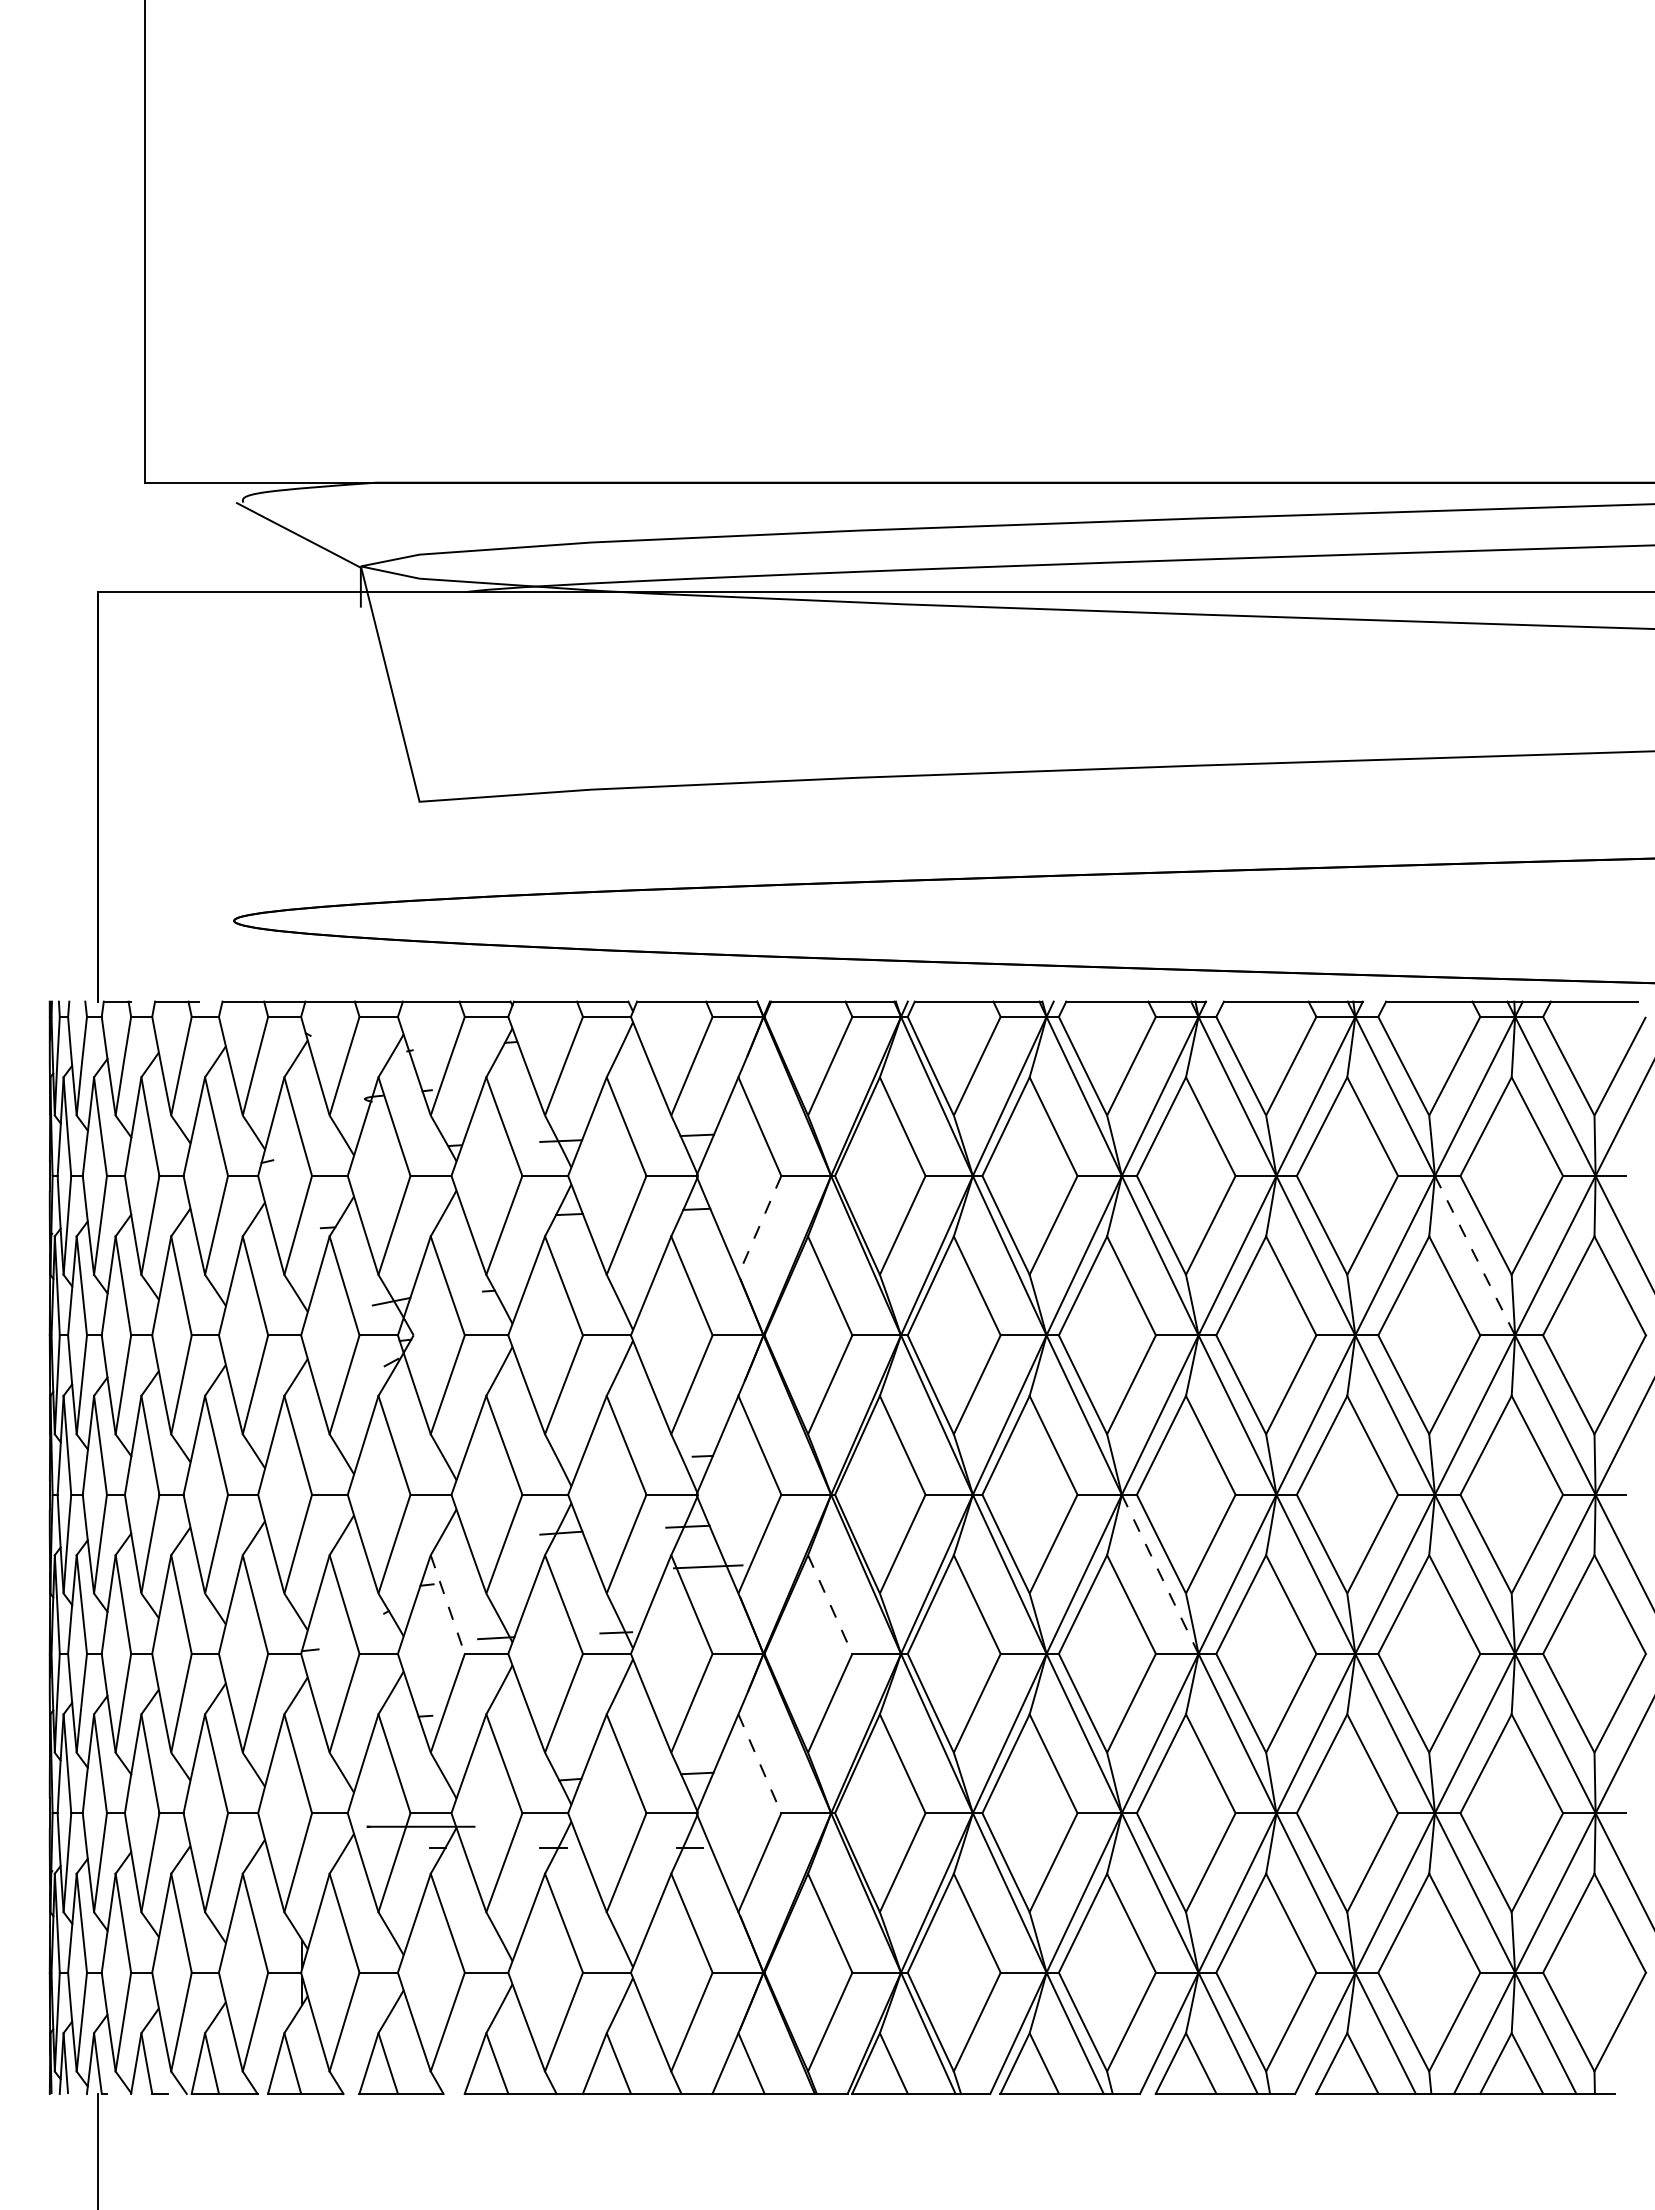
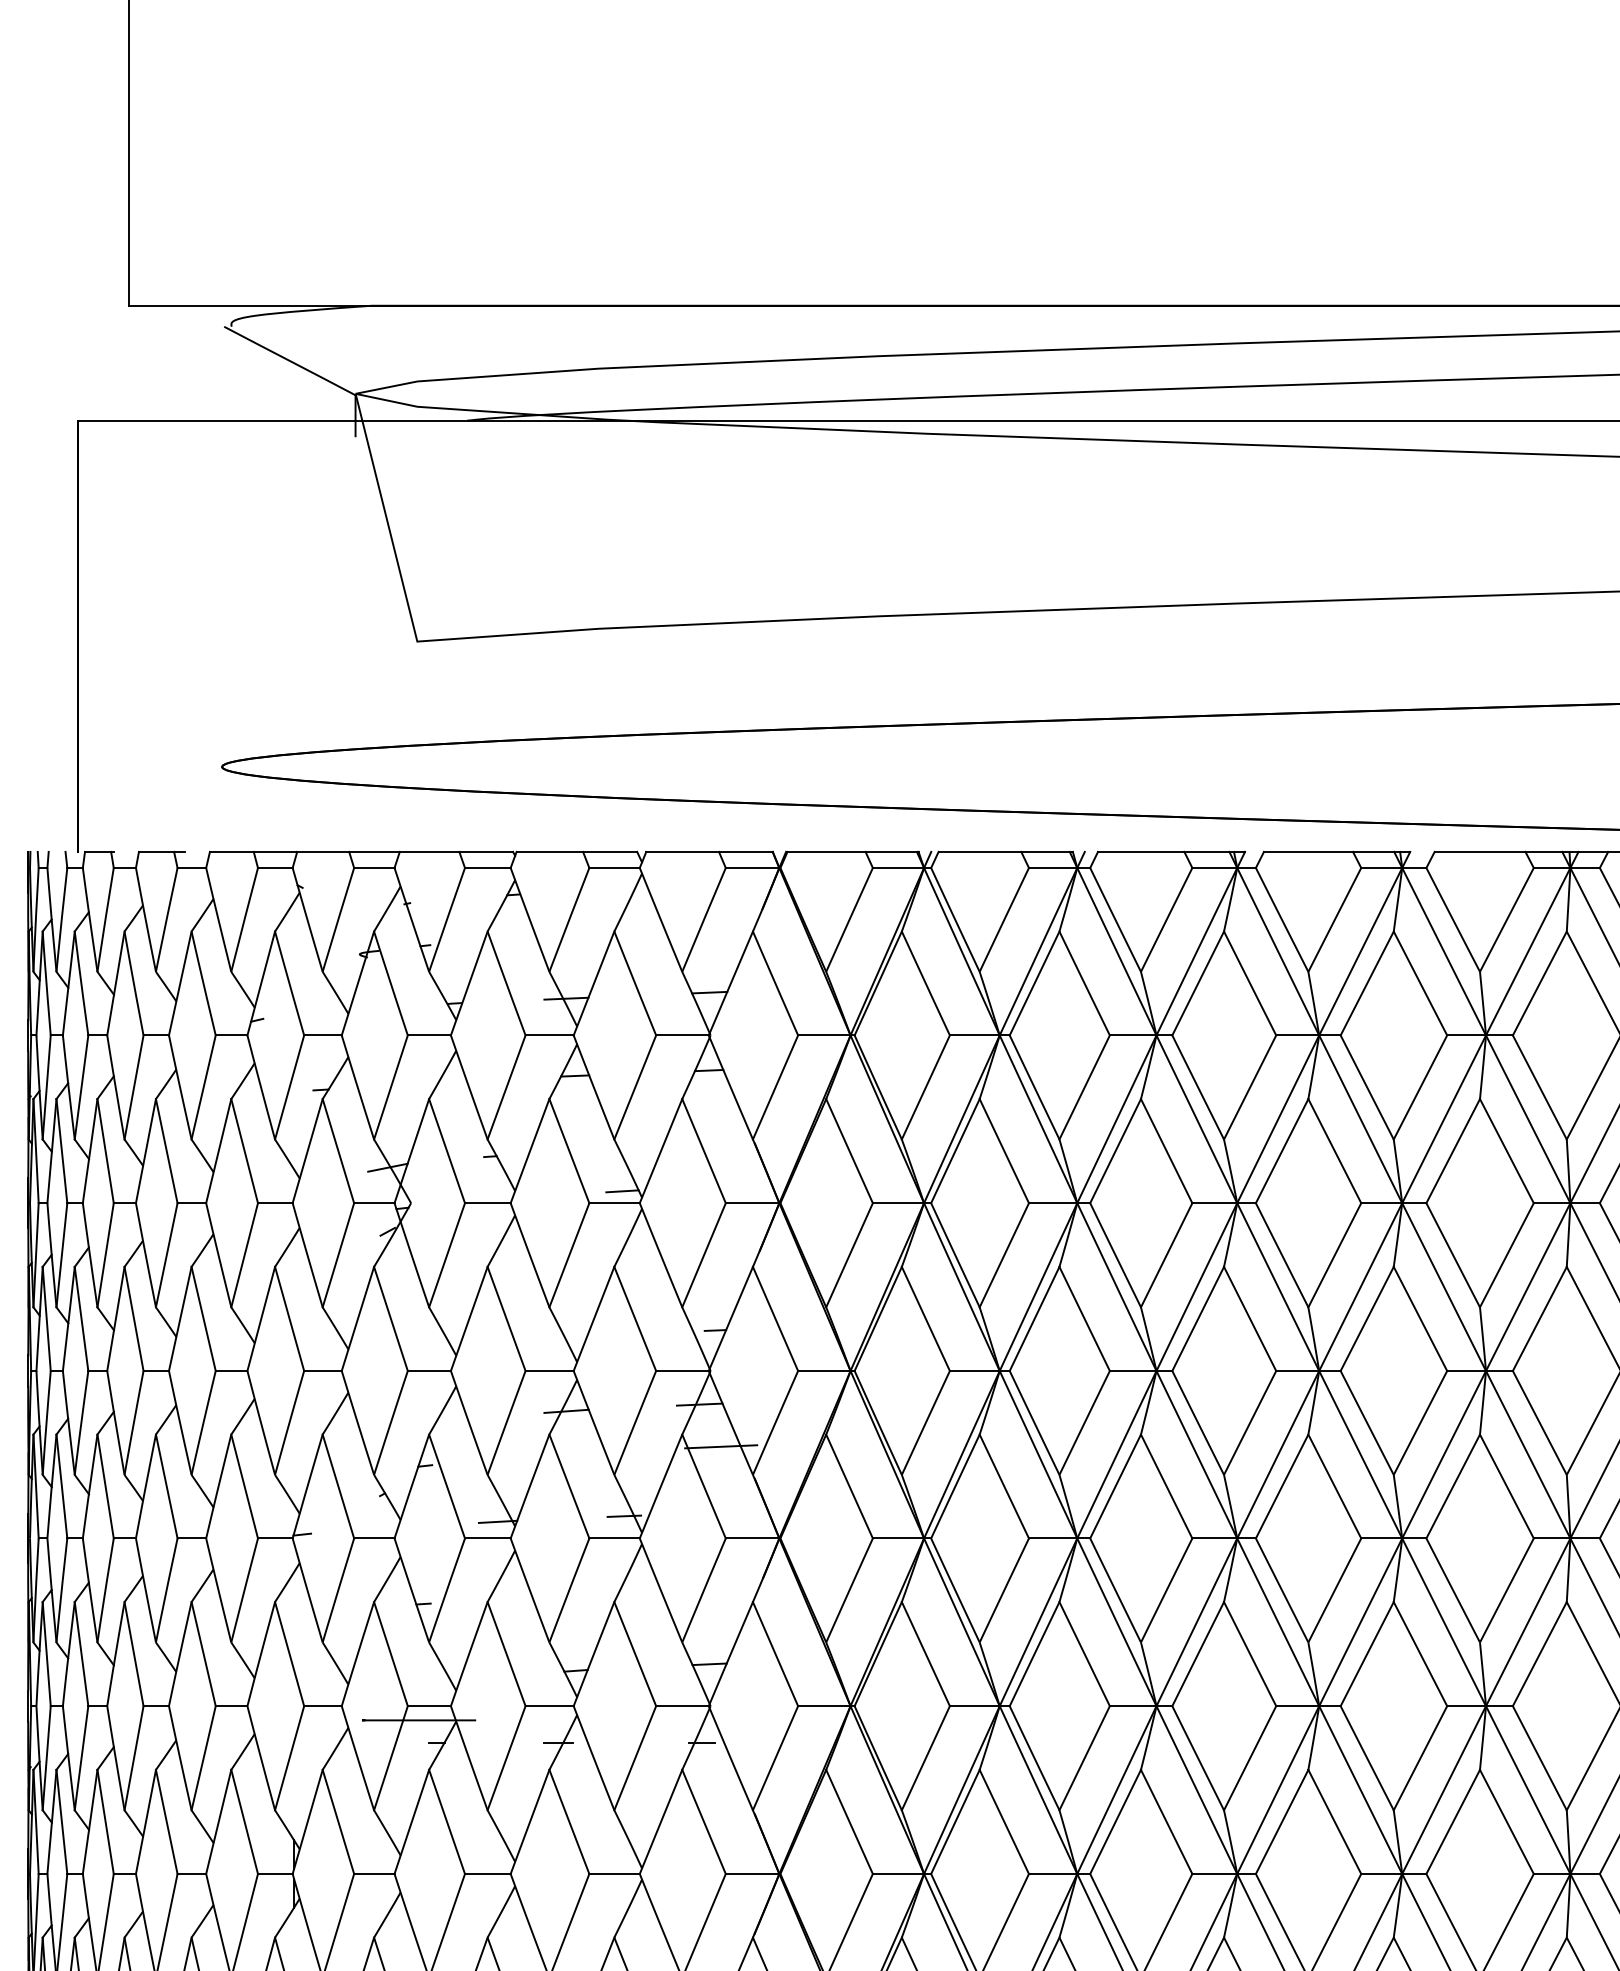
line: (759, 1225) -> (775, 1087), dashed -> solid
line: (1475, 1256) -> (1528, 1120), dashed -> solid
line: (614, 1324) -> (622, 1191), added
line: (1160, 1574) -> (1197, 1454), dashed -> solid
line: (447, 1605) -> (446, 1487), dashed -> solid
line: (830, 1605) -> (849, 1487), dashed -> solid
line: (759, 1763) -> (775, 1653), dashed -> solid

